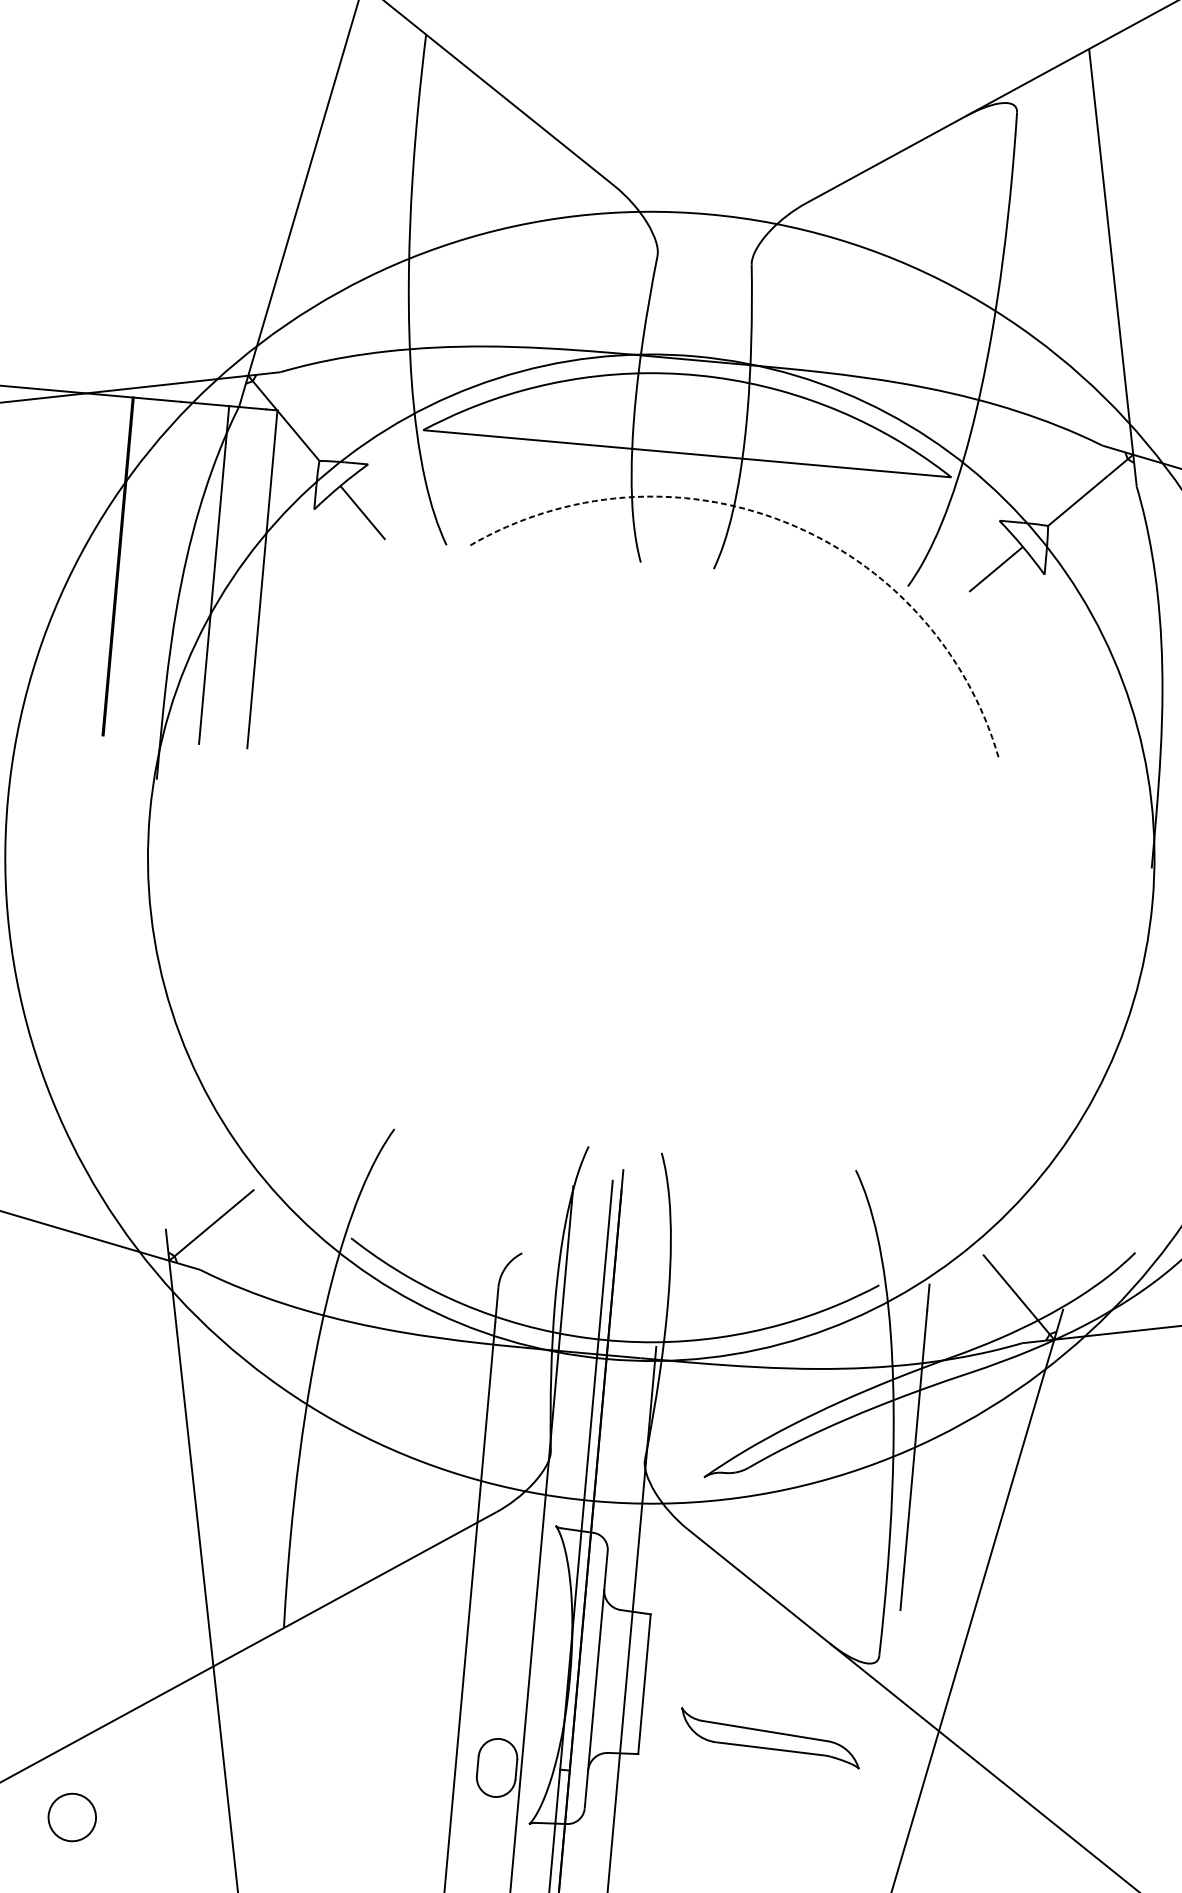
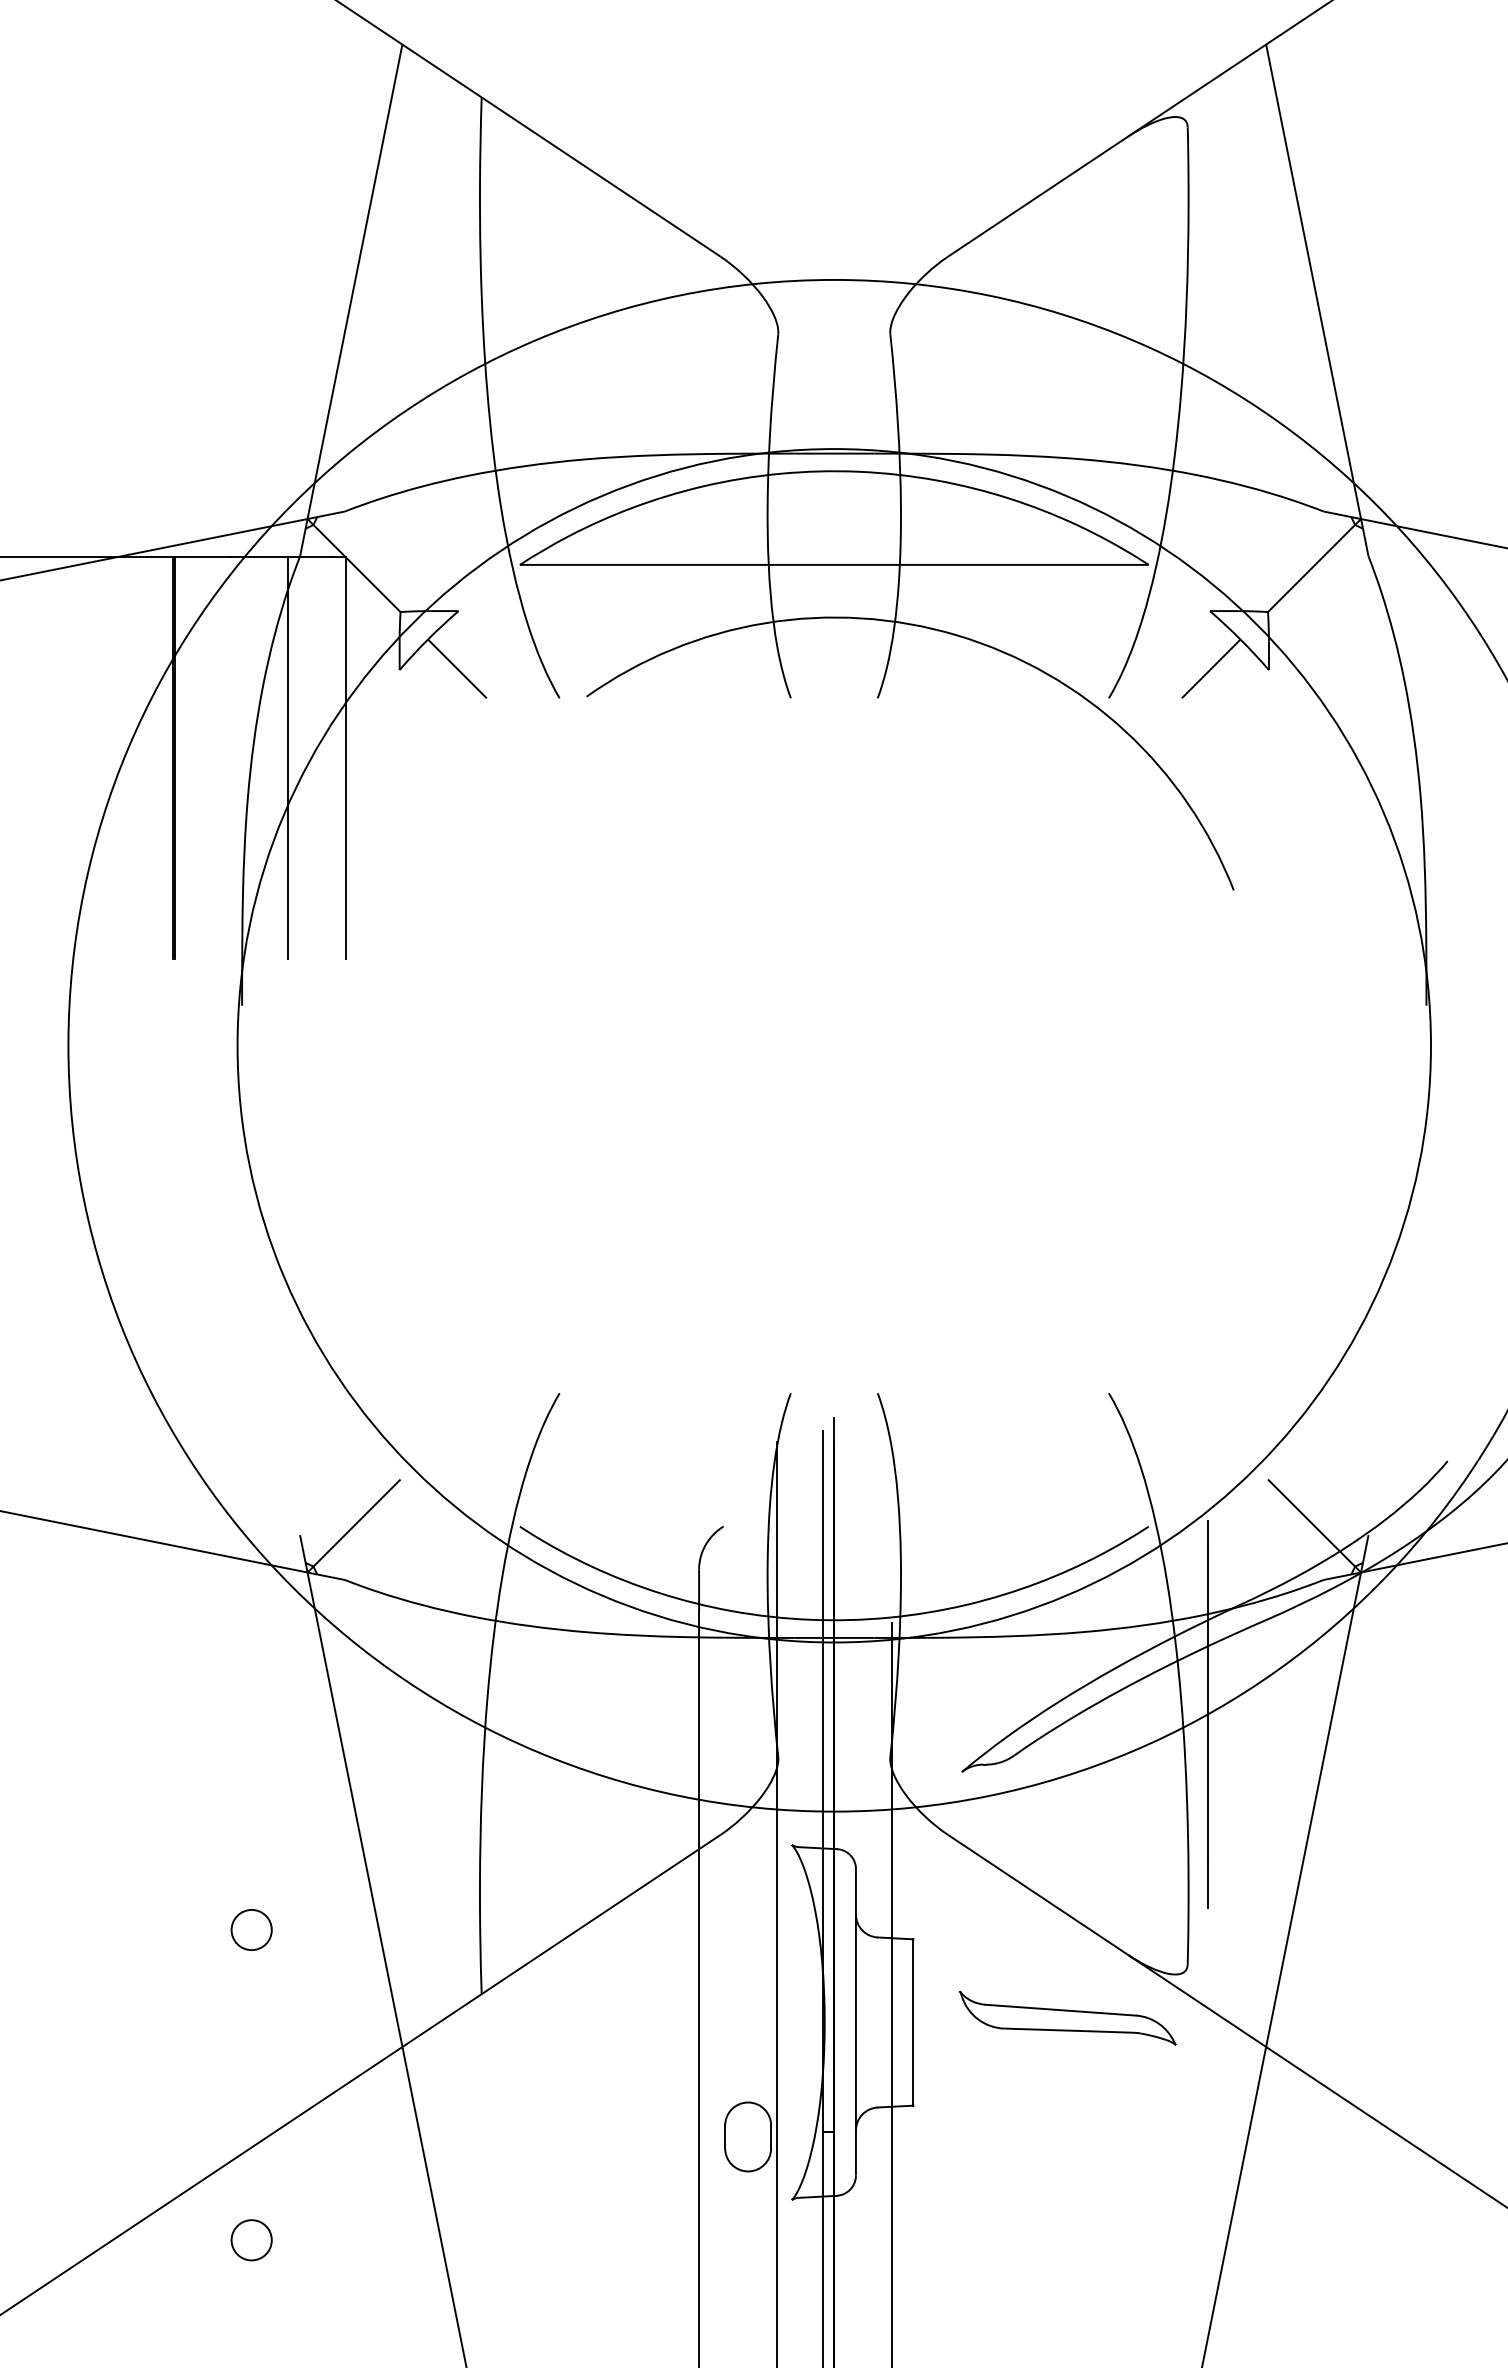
arc: (785, 522) -> (957, 635), dashed -> solid
circle: (95, 1556) -> (251, 1929), added
part: (770, 1737) -> (1067, 2017), moved
circle: (72, 1817) -> (251, 2240), size x0.71

